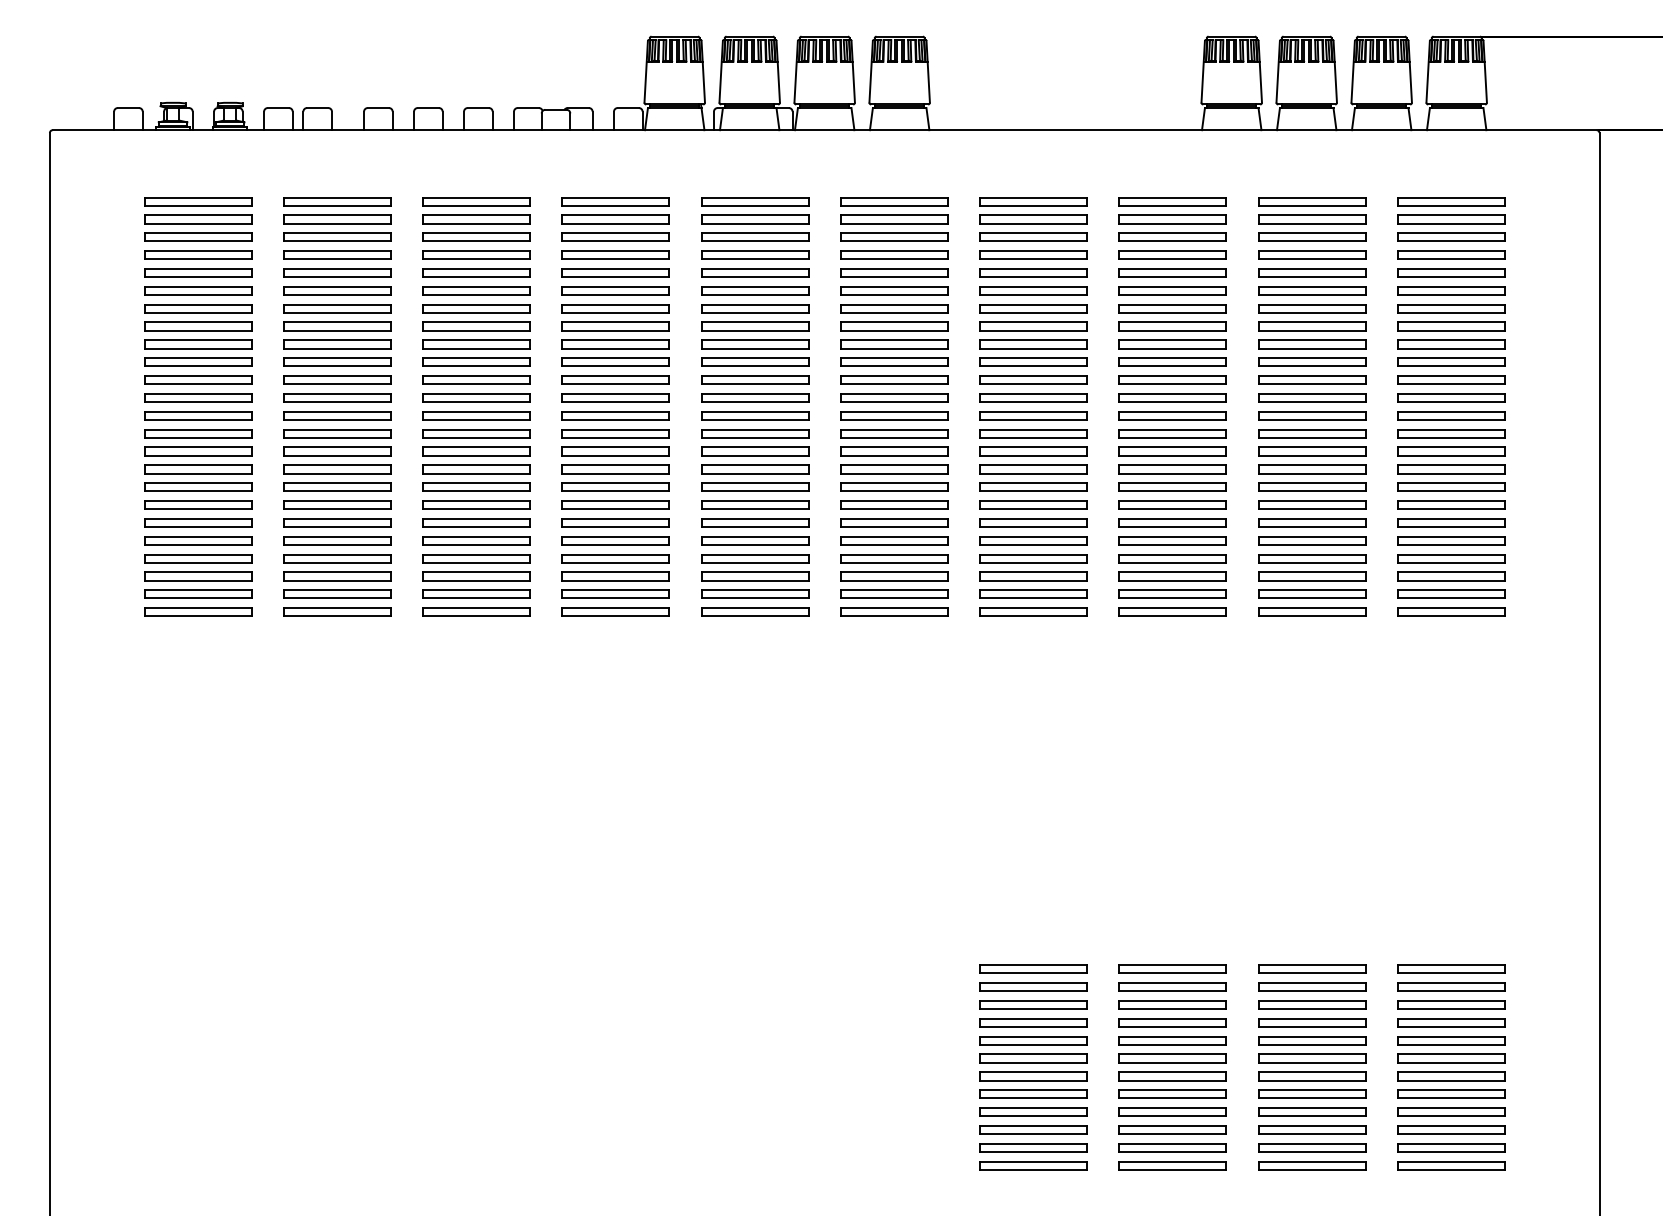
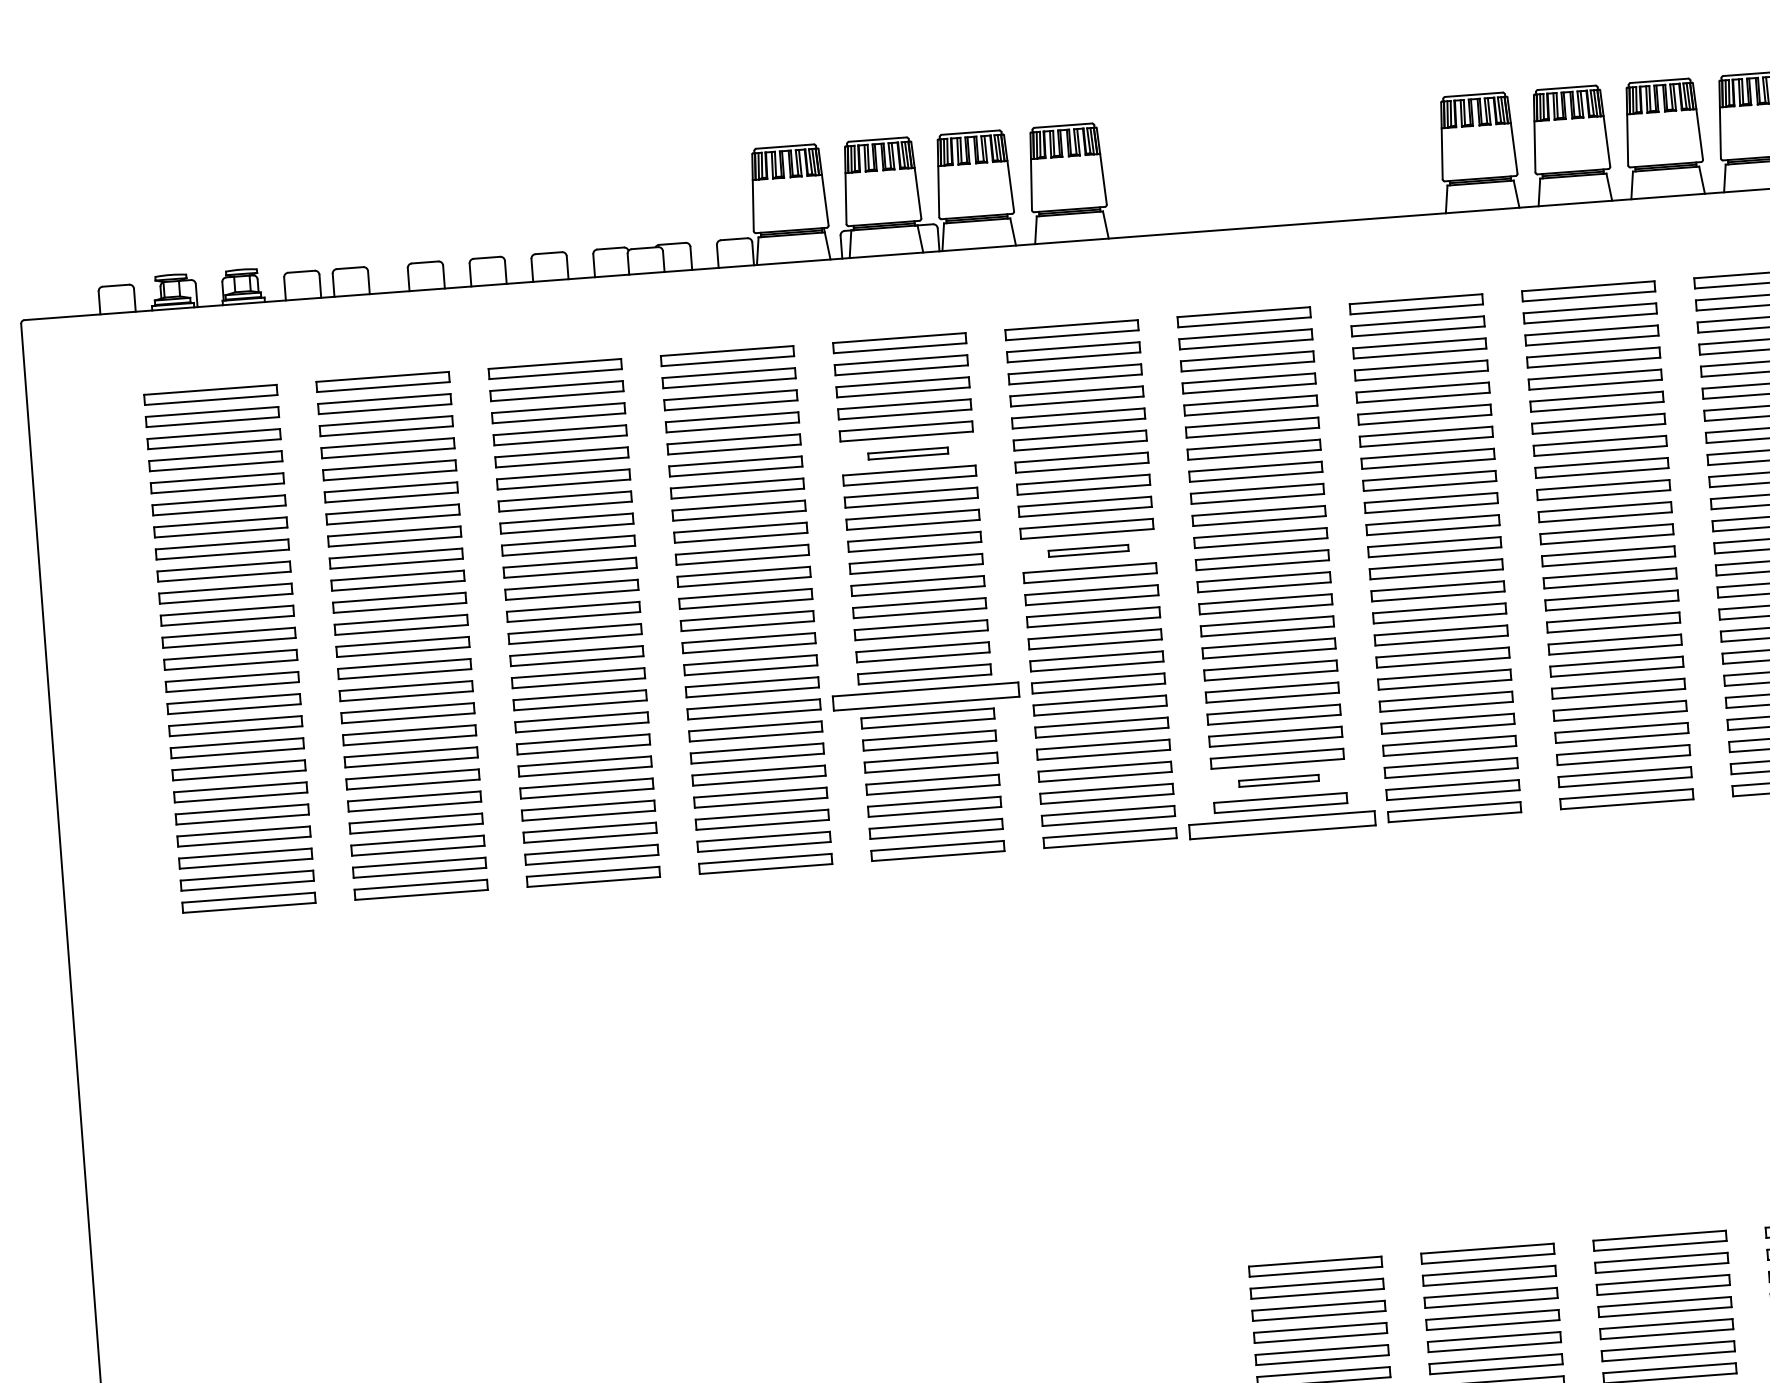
part: (755, 290) -> (908, 453), size x0.6
part: (894, 379) -> (1088, 550), size x0.6
part: (755, 486) -> (926, 695), size x1.4
part: (1033, 576) -> (1278, 780), size x0.6
part: (1033, 611) -> (1282, 824), size x1.4

